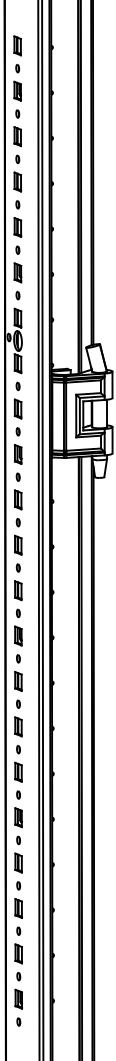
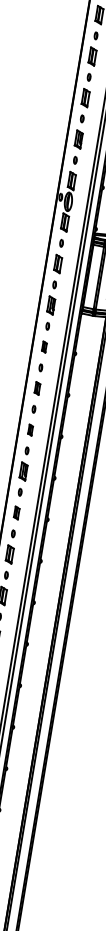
part: (18, 499) -> (44, 346), size x0.6
part: (18, 544) -> (37, 387), size x0.7
part: (18, 590) -> (30, 429), size x0.6
part: (18, 681) -> (16, 513), size x0.7

